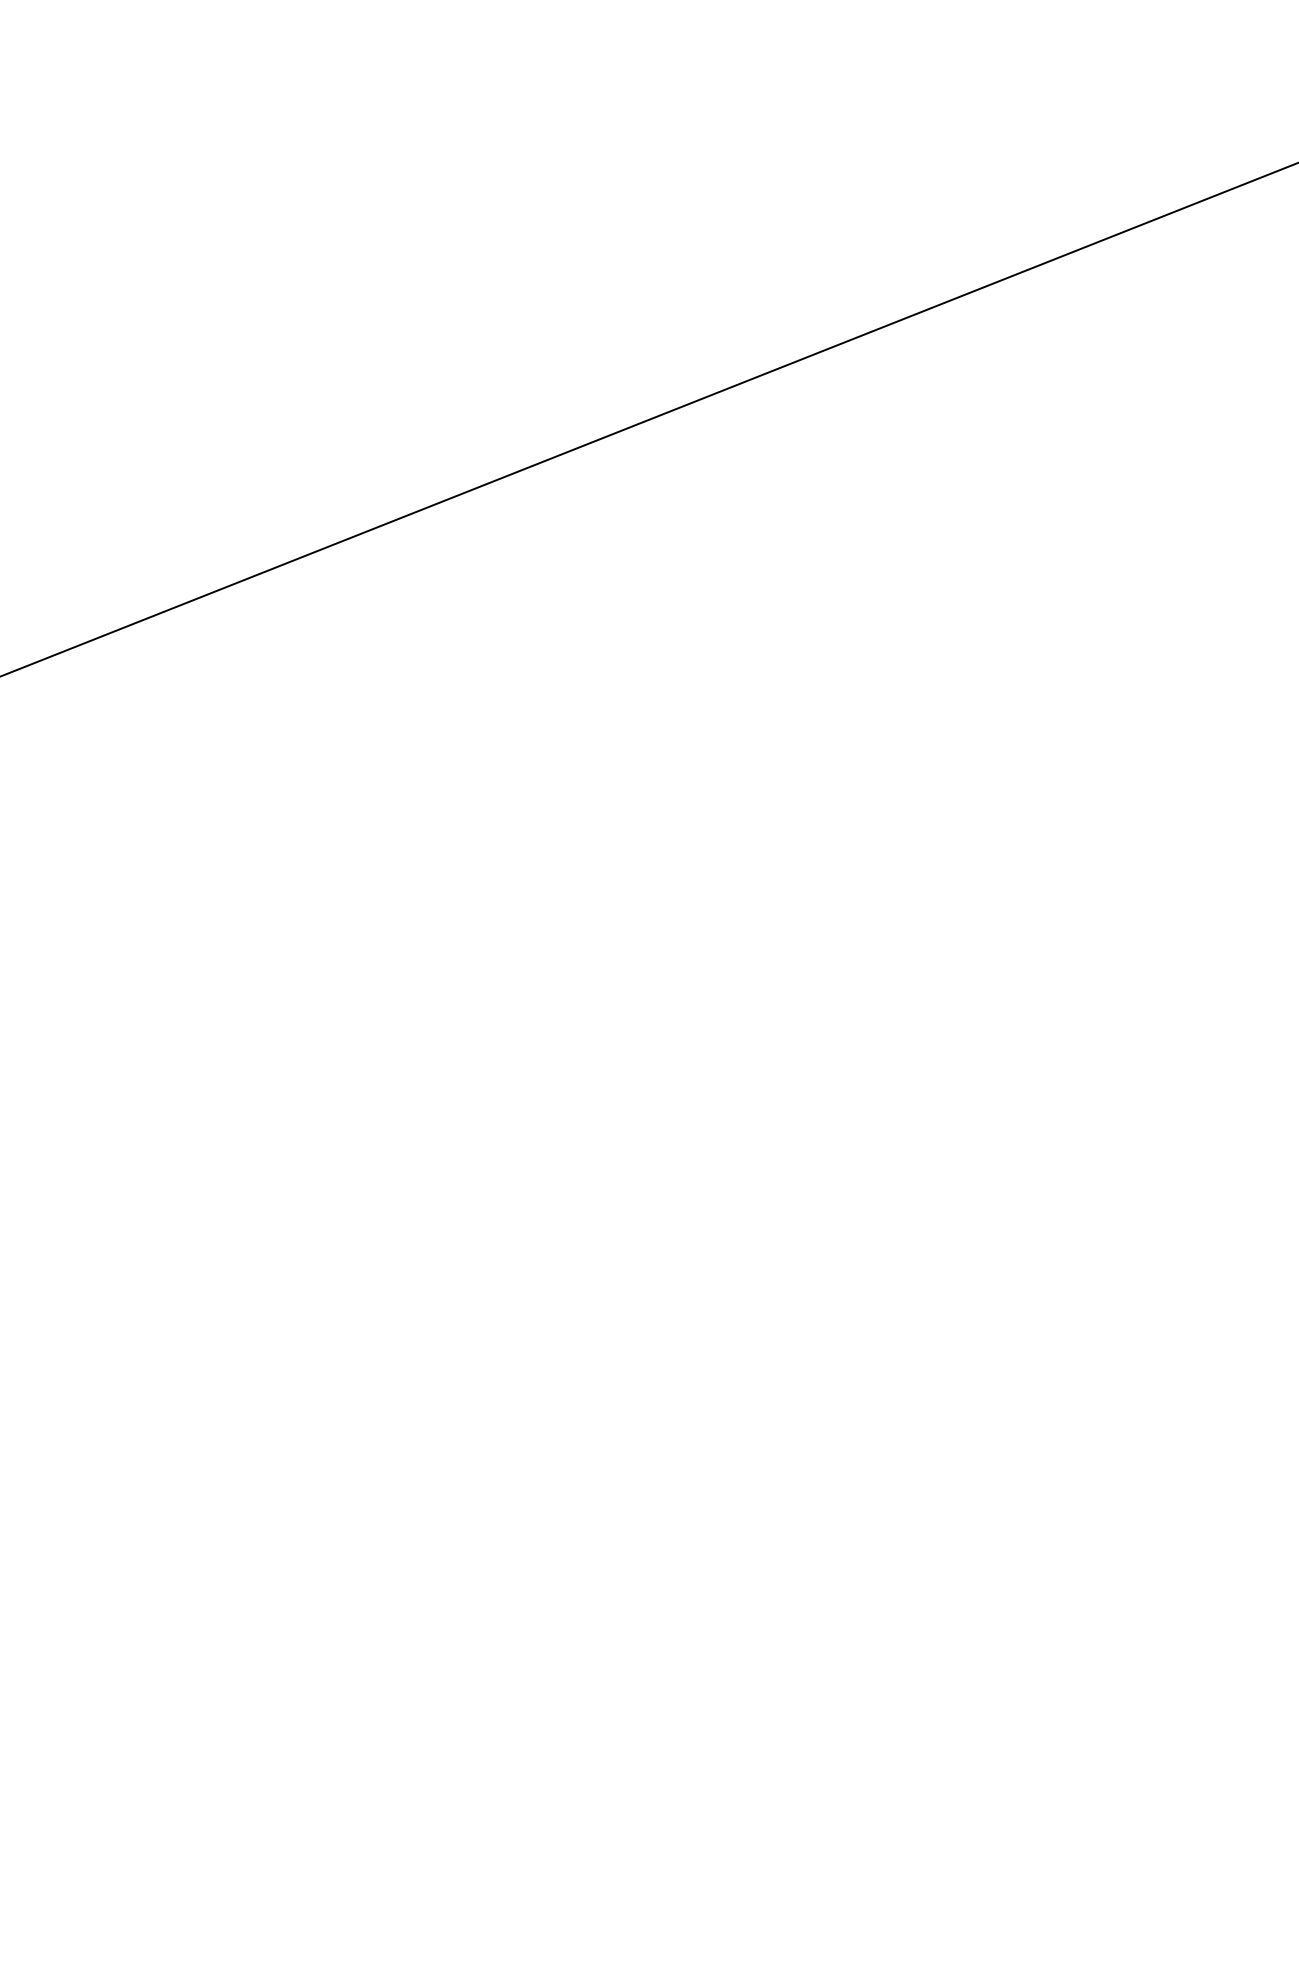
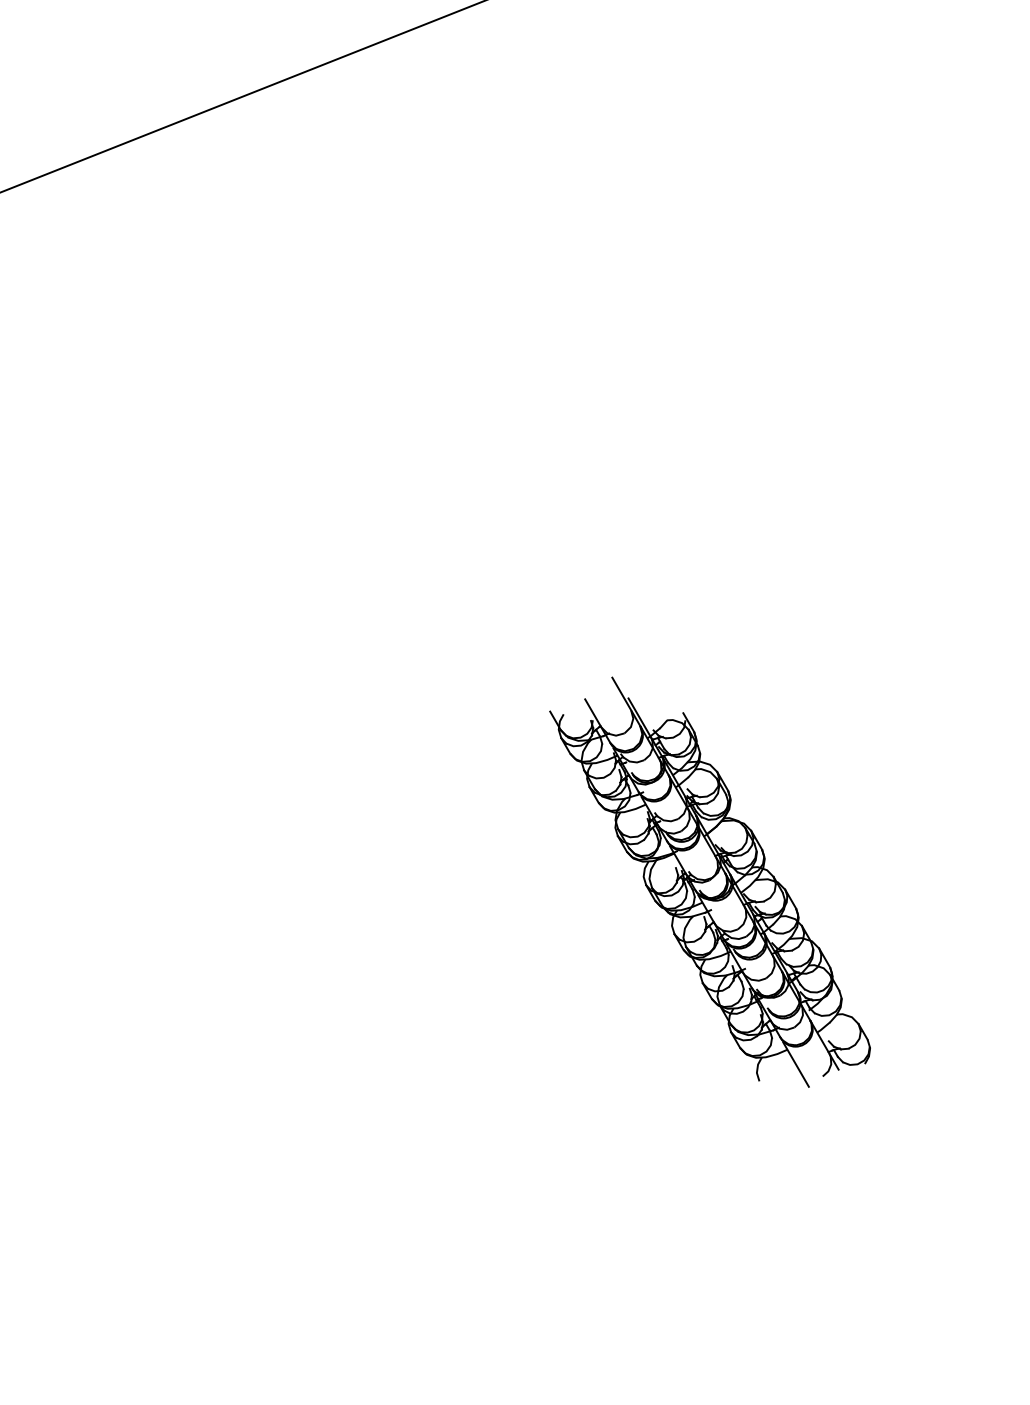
part: (896, 1426) -> (710, 882), added

